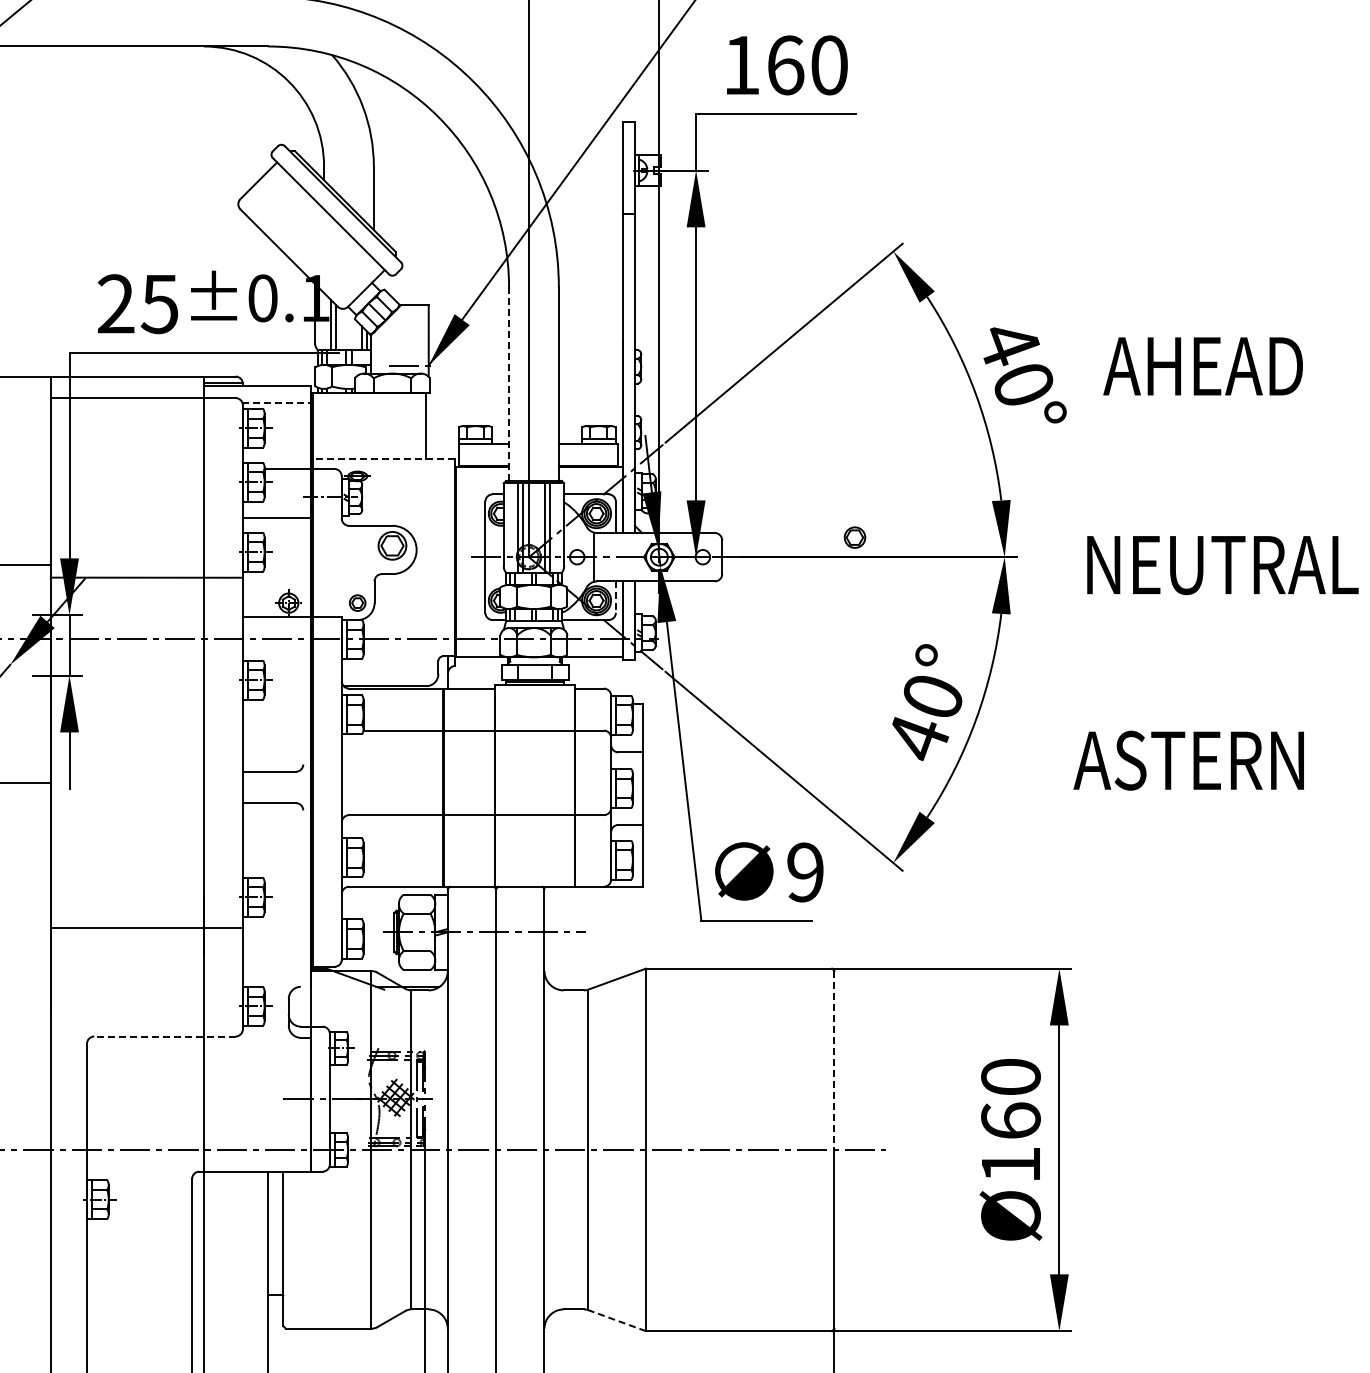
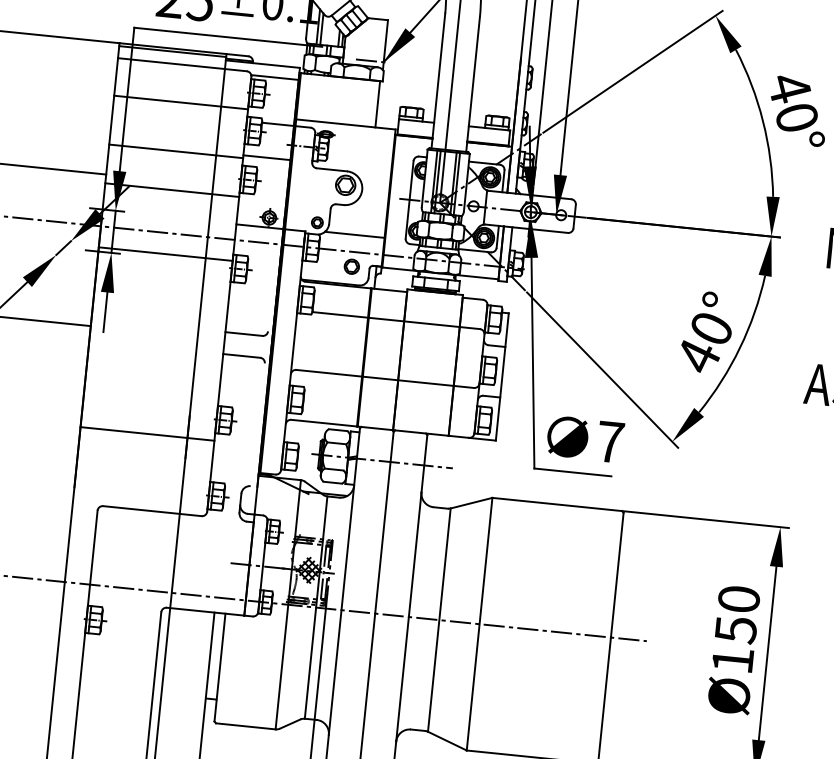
line: (127, 380) -> (172, 51), added
line: (509, 384) -> (438, 81), dashed -> solid
line: (277, 402) -> (275, 77), dashed -> solid
line: (146, 451) -> (180, 102), added
line: (383, 459) -> (345, 124), dashed -> solid
line: (146, 522) -> (175, 151), added
part: (854, 537) -> (351, 266), moved
line: (615, 597) -> (497, 237), dashed -> solid
line: (412, 614) -> (354, 234), added
line: (146, 669) -> (165, 254), added
text: (805, 872) -> (610, 442), 9 -> 7
line: (164, 1036) -> (152, 511), dashed -> solid
line: (834, 1060) -> (617, 575), dashed -> solid
text: (1010, 1121) -> (735, 630), Ø160 -> Ø150
line: (617, 1320) -> (447, 741), dashed -> solid

